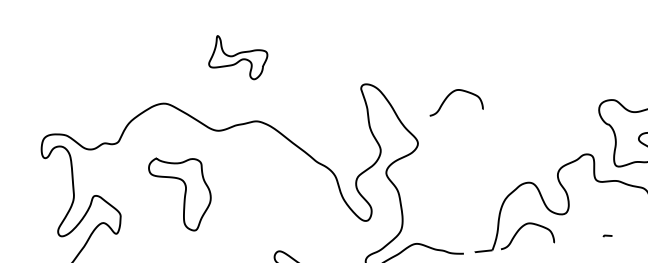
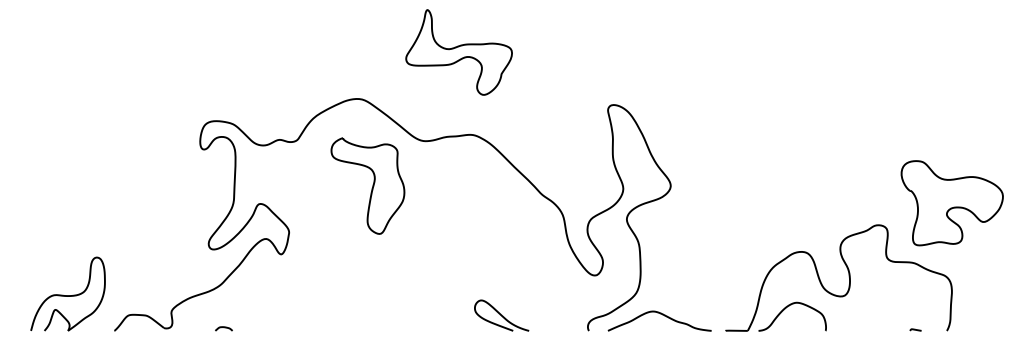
part: (237, 57) -> (458, 52), size x1.43
curve: (449, 96) -> (716, 132), removed
part: (180, 193) -> (367, 185), moved
curve: (607, 235) -> (915, 329), moved

